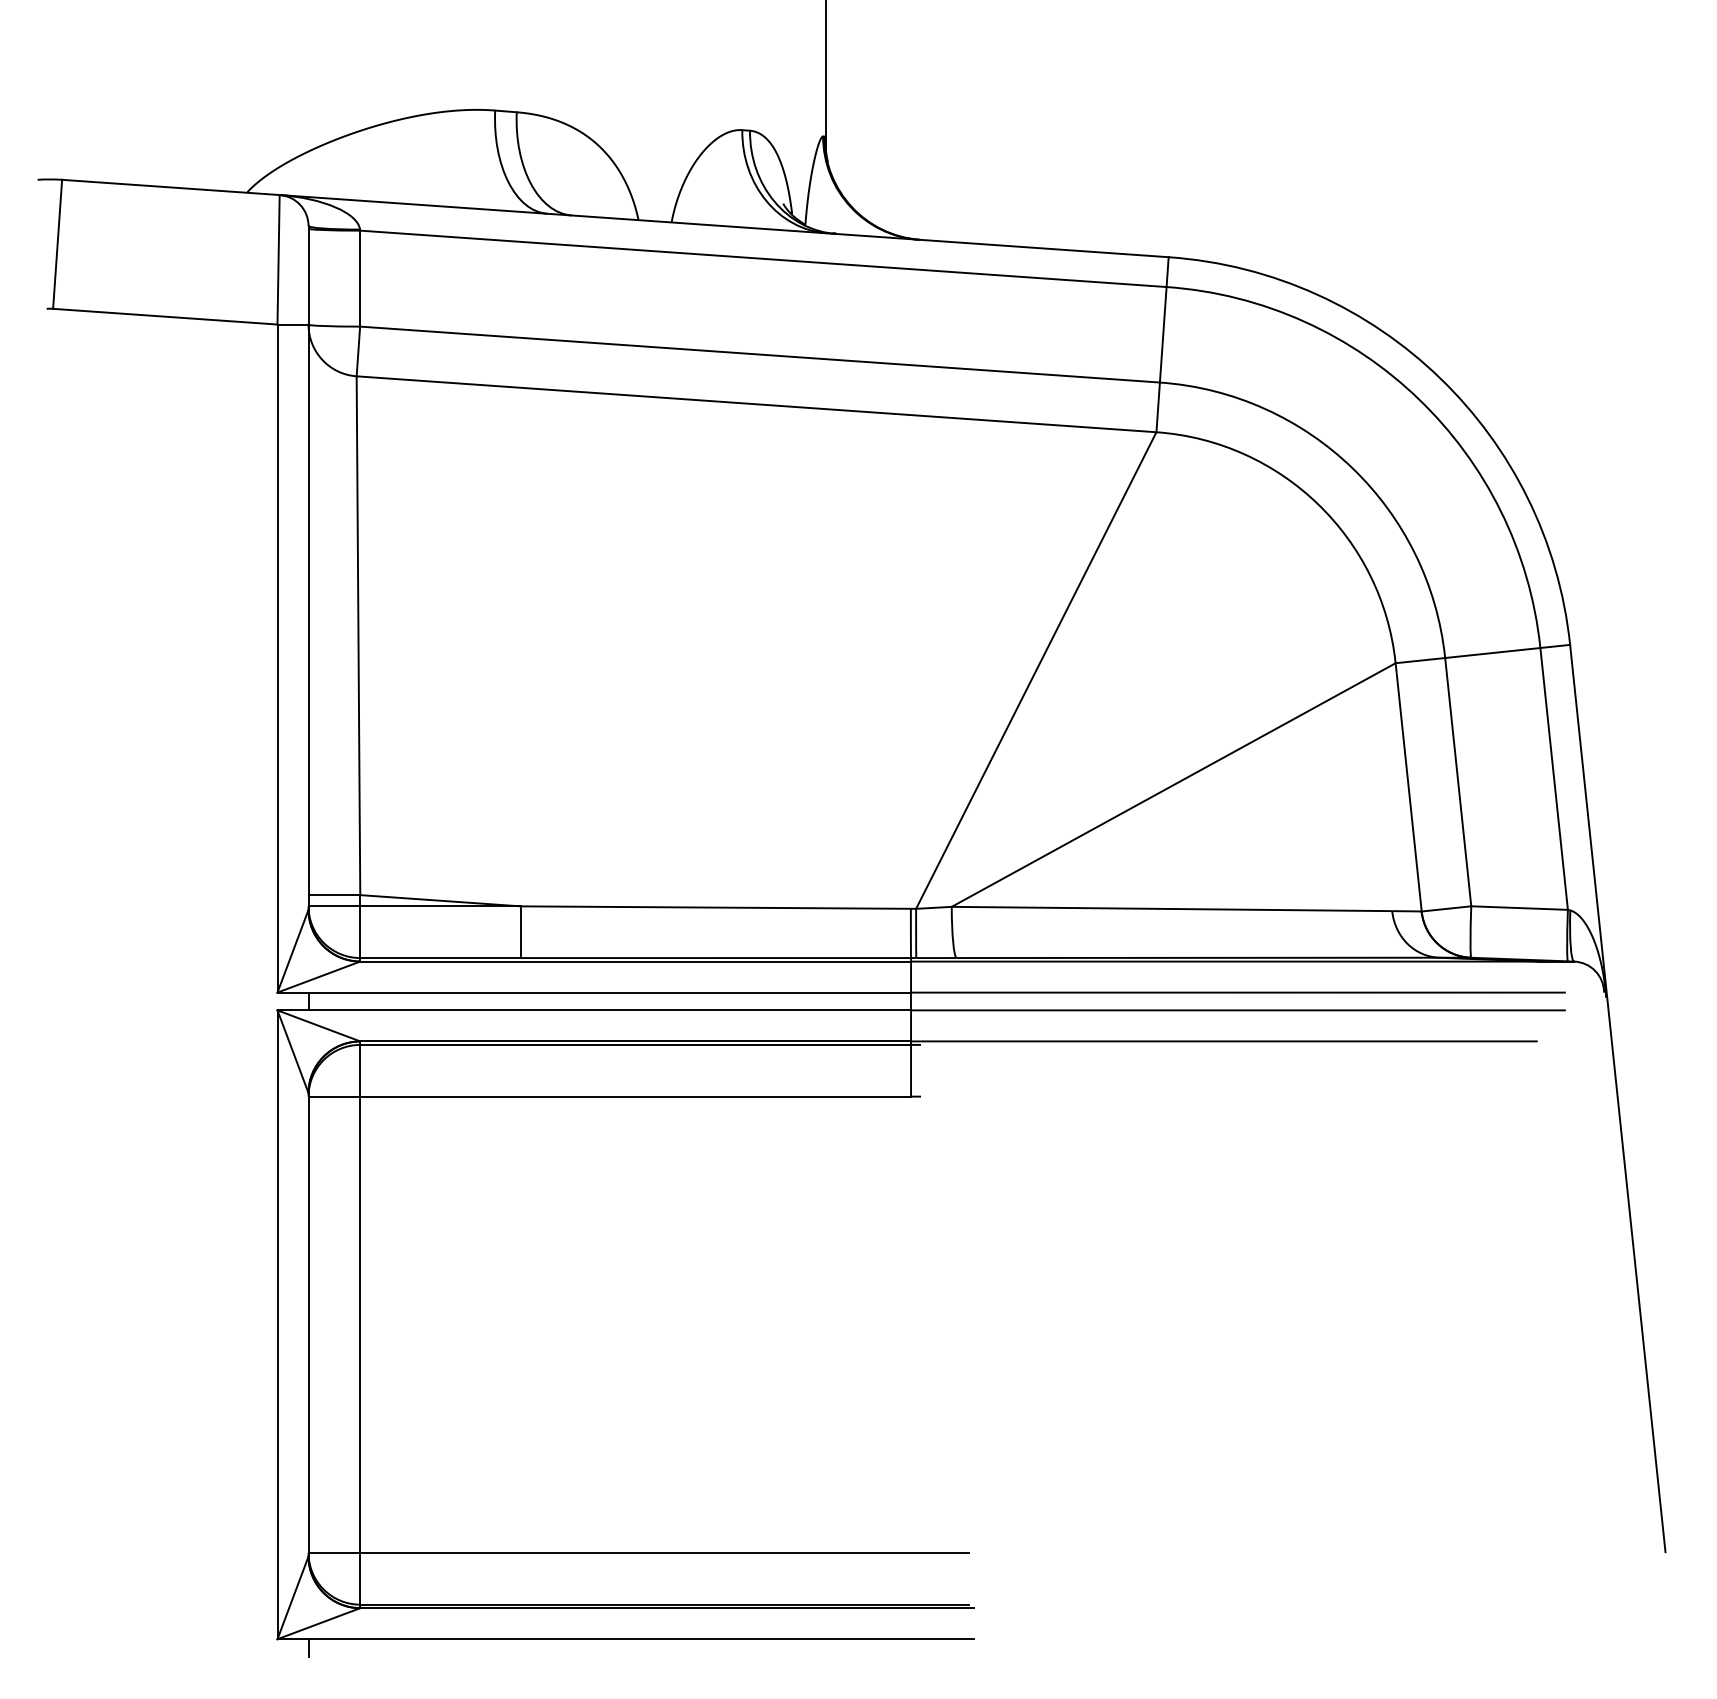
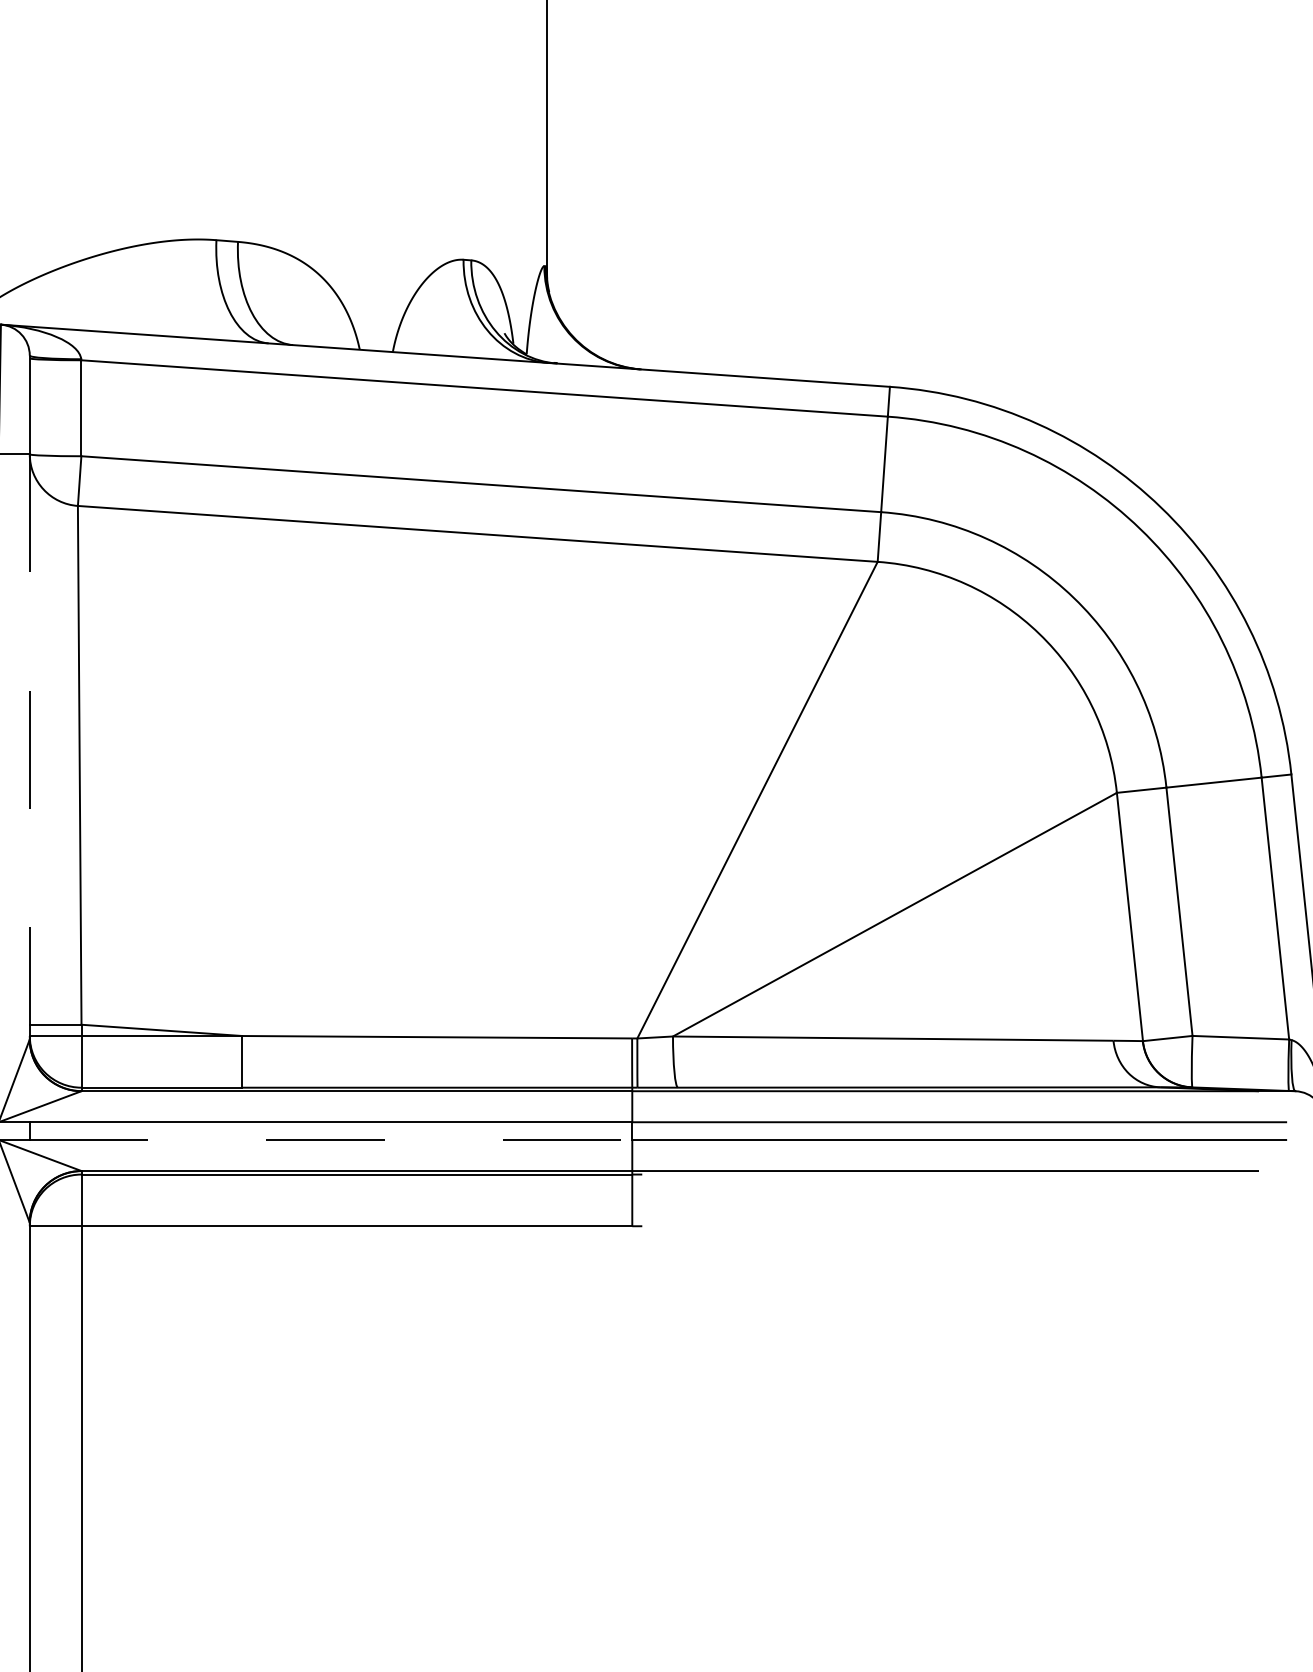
line: (308, 617) -> (29, 747), solid -> dashed
line: (610, 1010) -> (331, 1140), solid -> dashed

